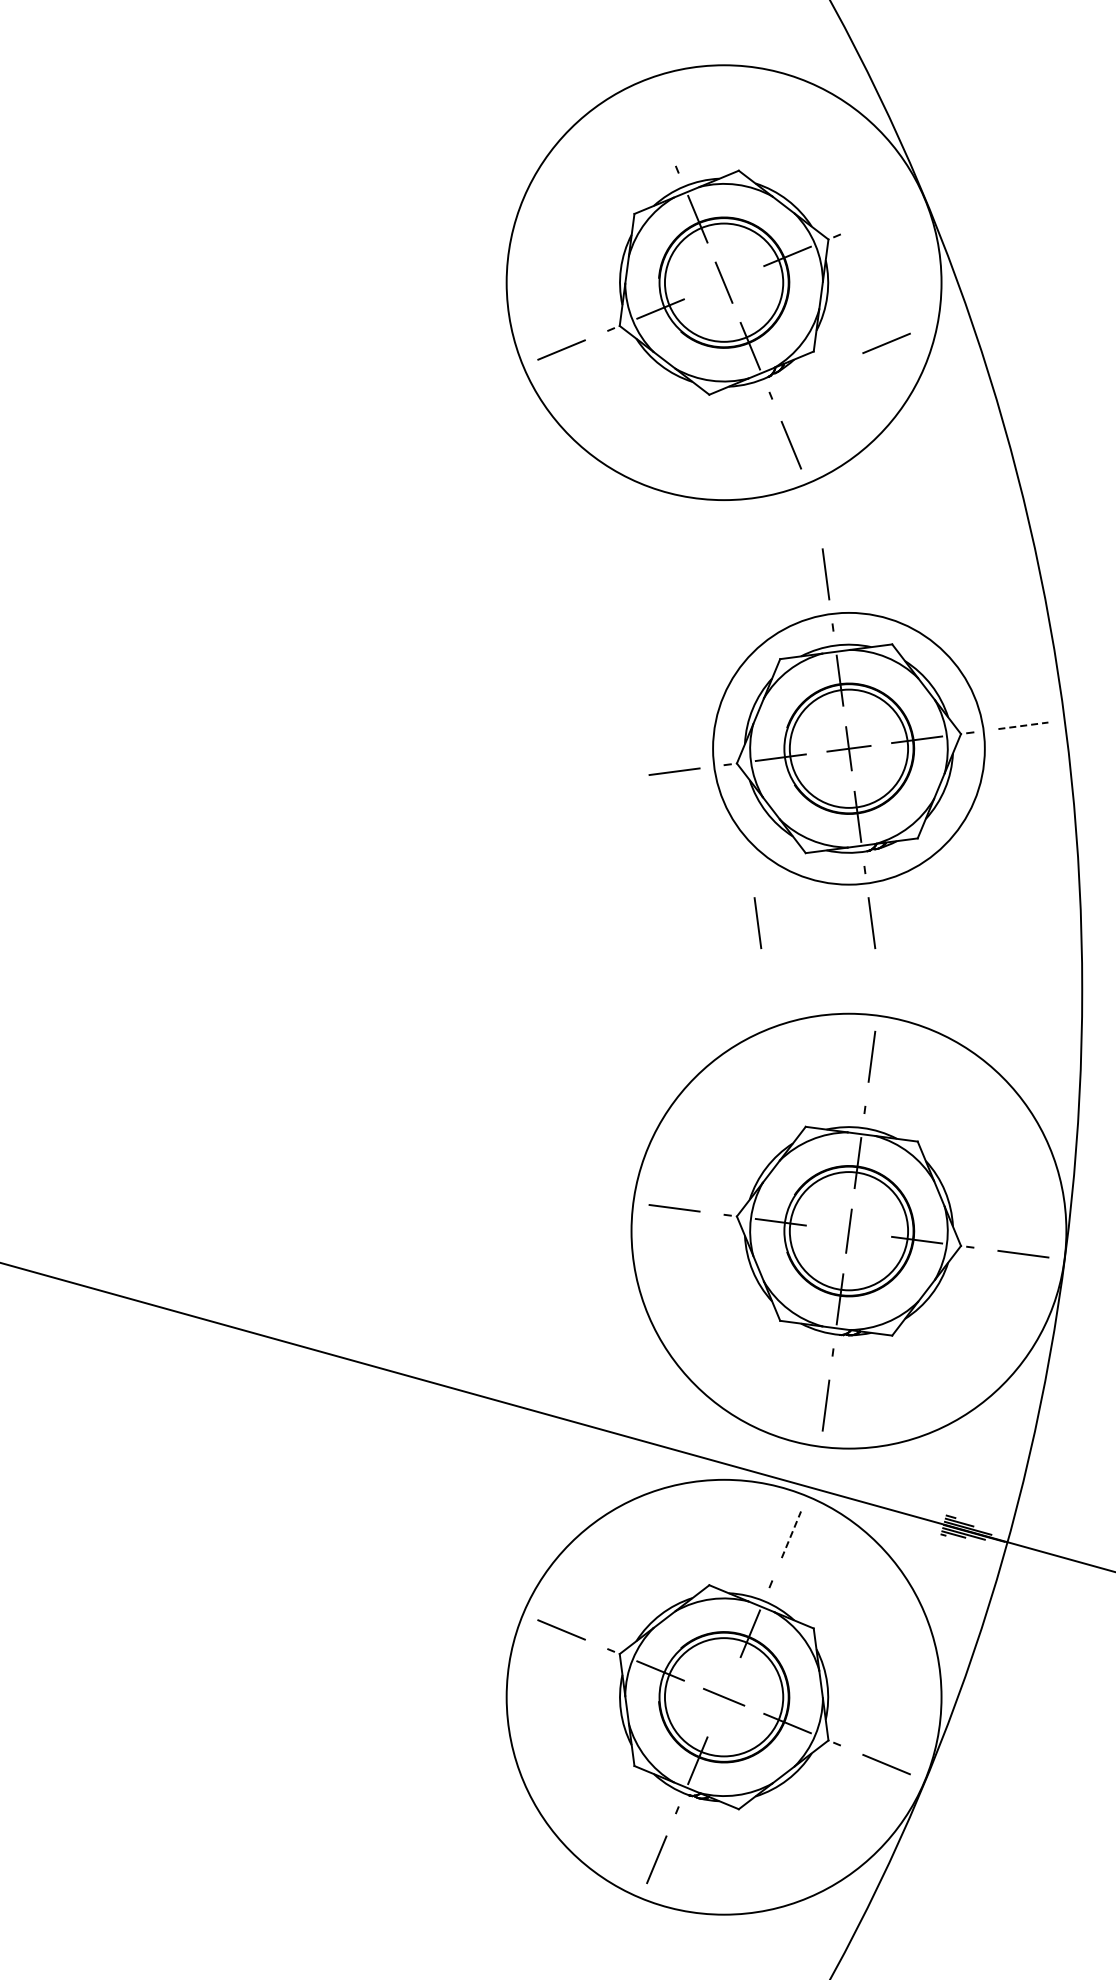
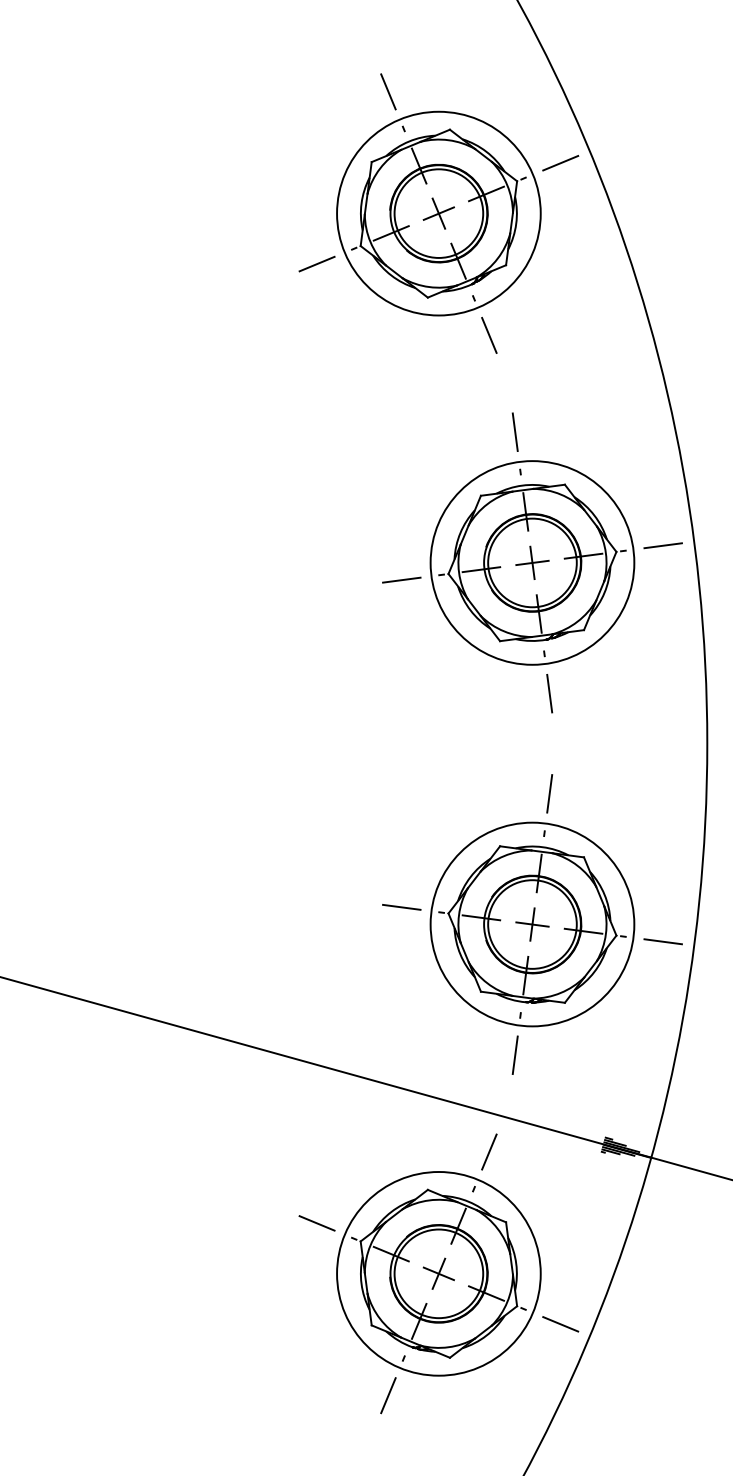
line: (656, 119) -> (388, 91), added
line: (723, 282) -> (438, 213), added
circle: (724, 282) -> (439, 213), size x0.62
line: (886, 342) -> (560, 162), moved
line: (1023, 725) -> (663, 545), dashed -> solid
line: (757, 923) -> (463, 693), removed
circle: (848, 1231) -> (532, 924), size x0.62
line: (848, 1231) -> (532, 924), added
line: (791, 1534) -> (489, 1151), dashed -> solid
line: (723, 1697) -> (438, 1274), added
circle: (724, 1697) -> (439, 1274), size x0.62

